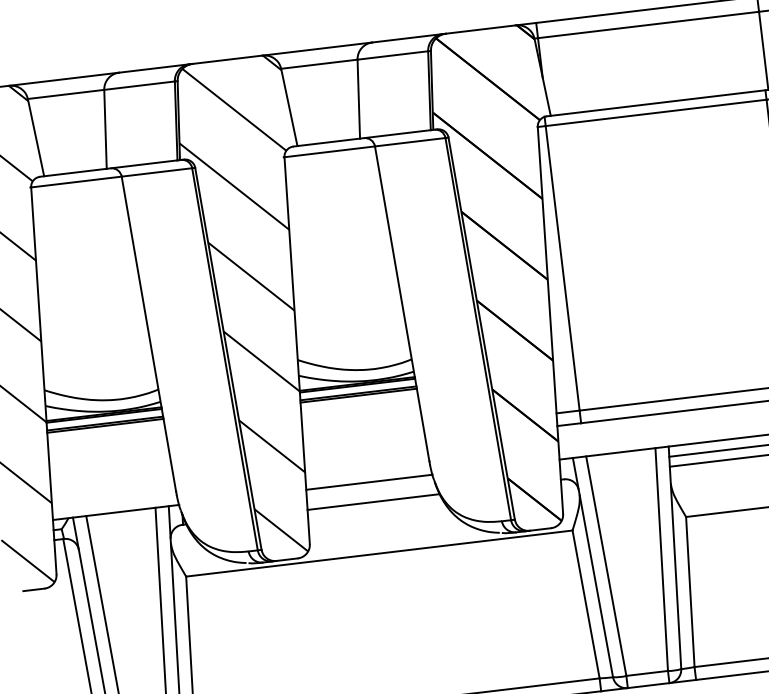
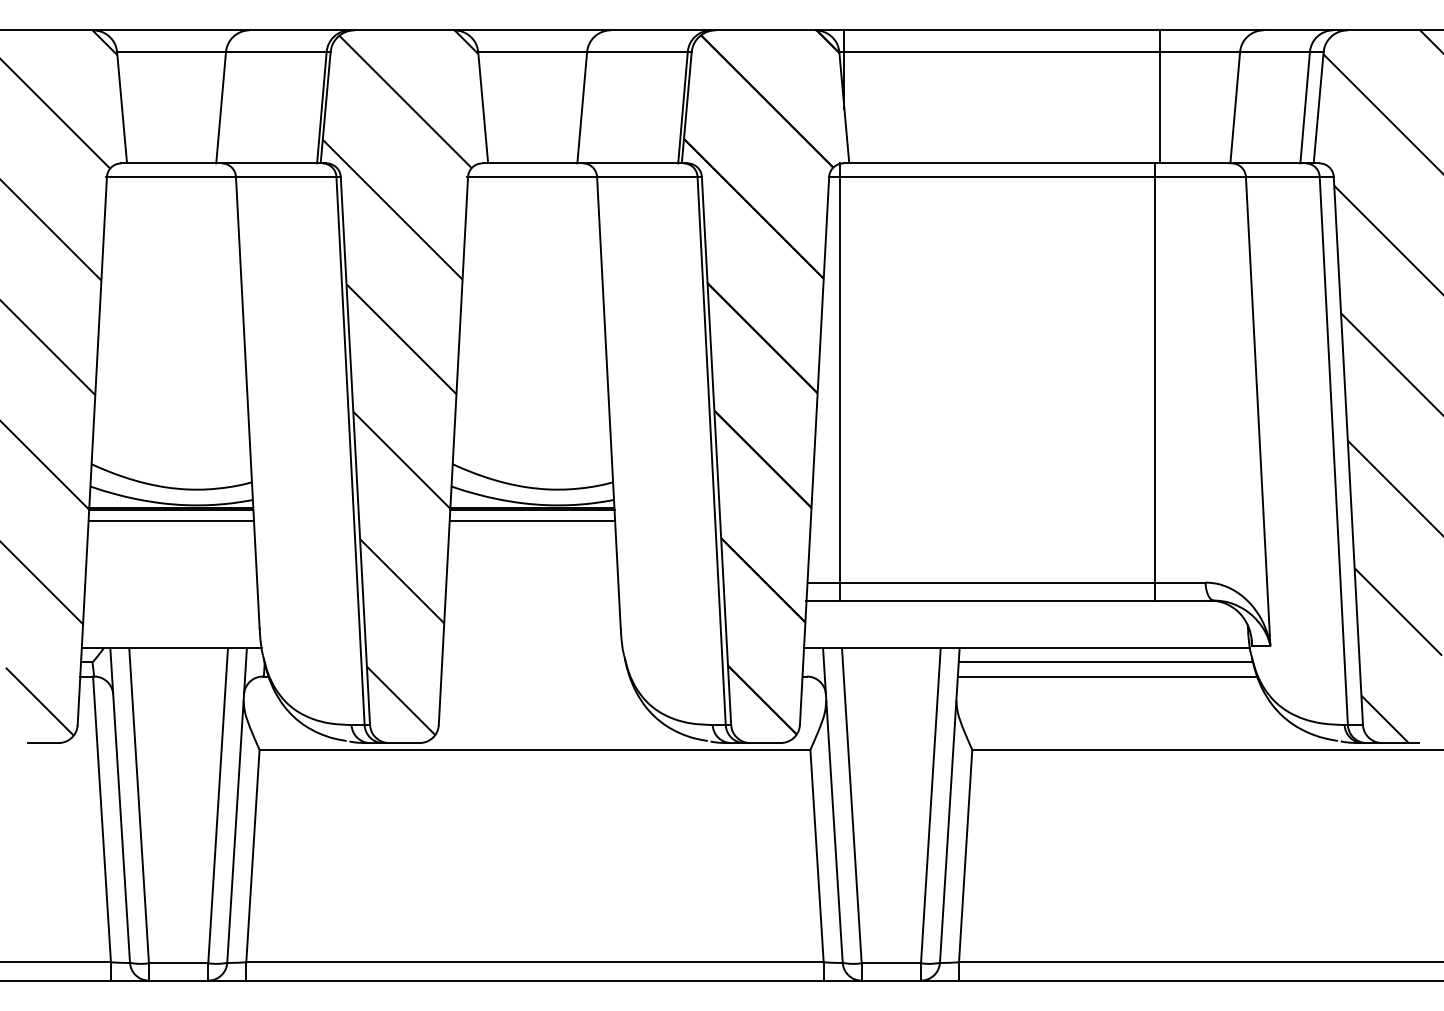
line: (358, 395) -> (532, 524), removed
line: (105, 425) -> (171, 524), removed
line: (369, 482) -> (532, 648), removed
line: (373, 502) -> (535, 676), removed

